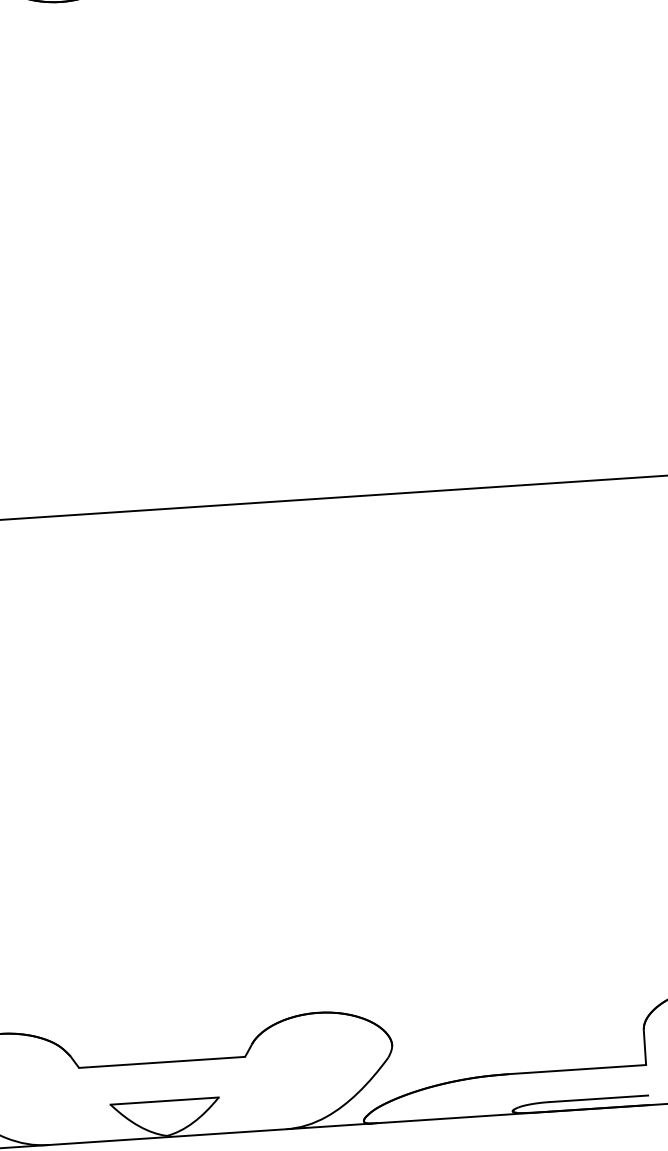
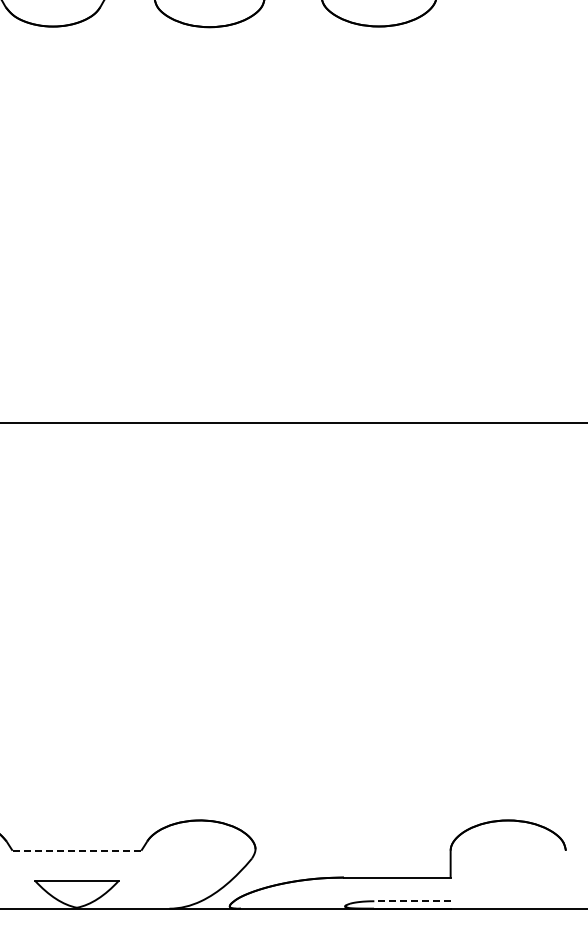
line: (161, 1062) -> (76, 850), solid -> dashed
line: (597, 1099) -> (411, 901), solid -> dashed

